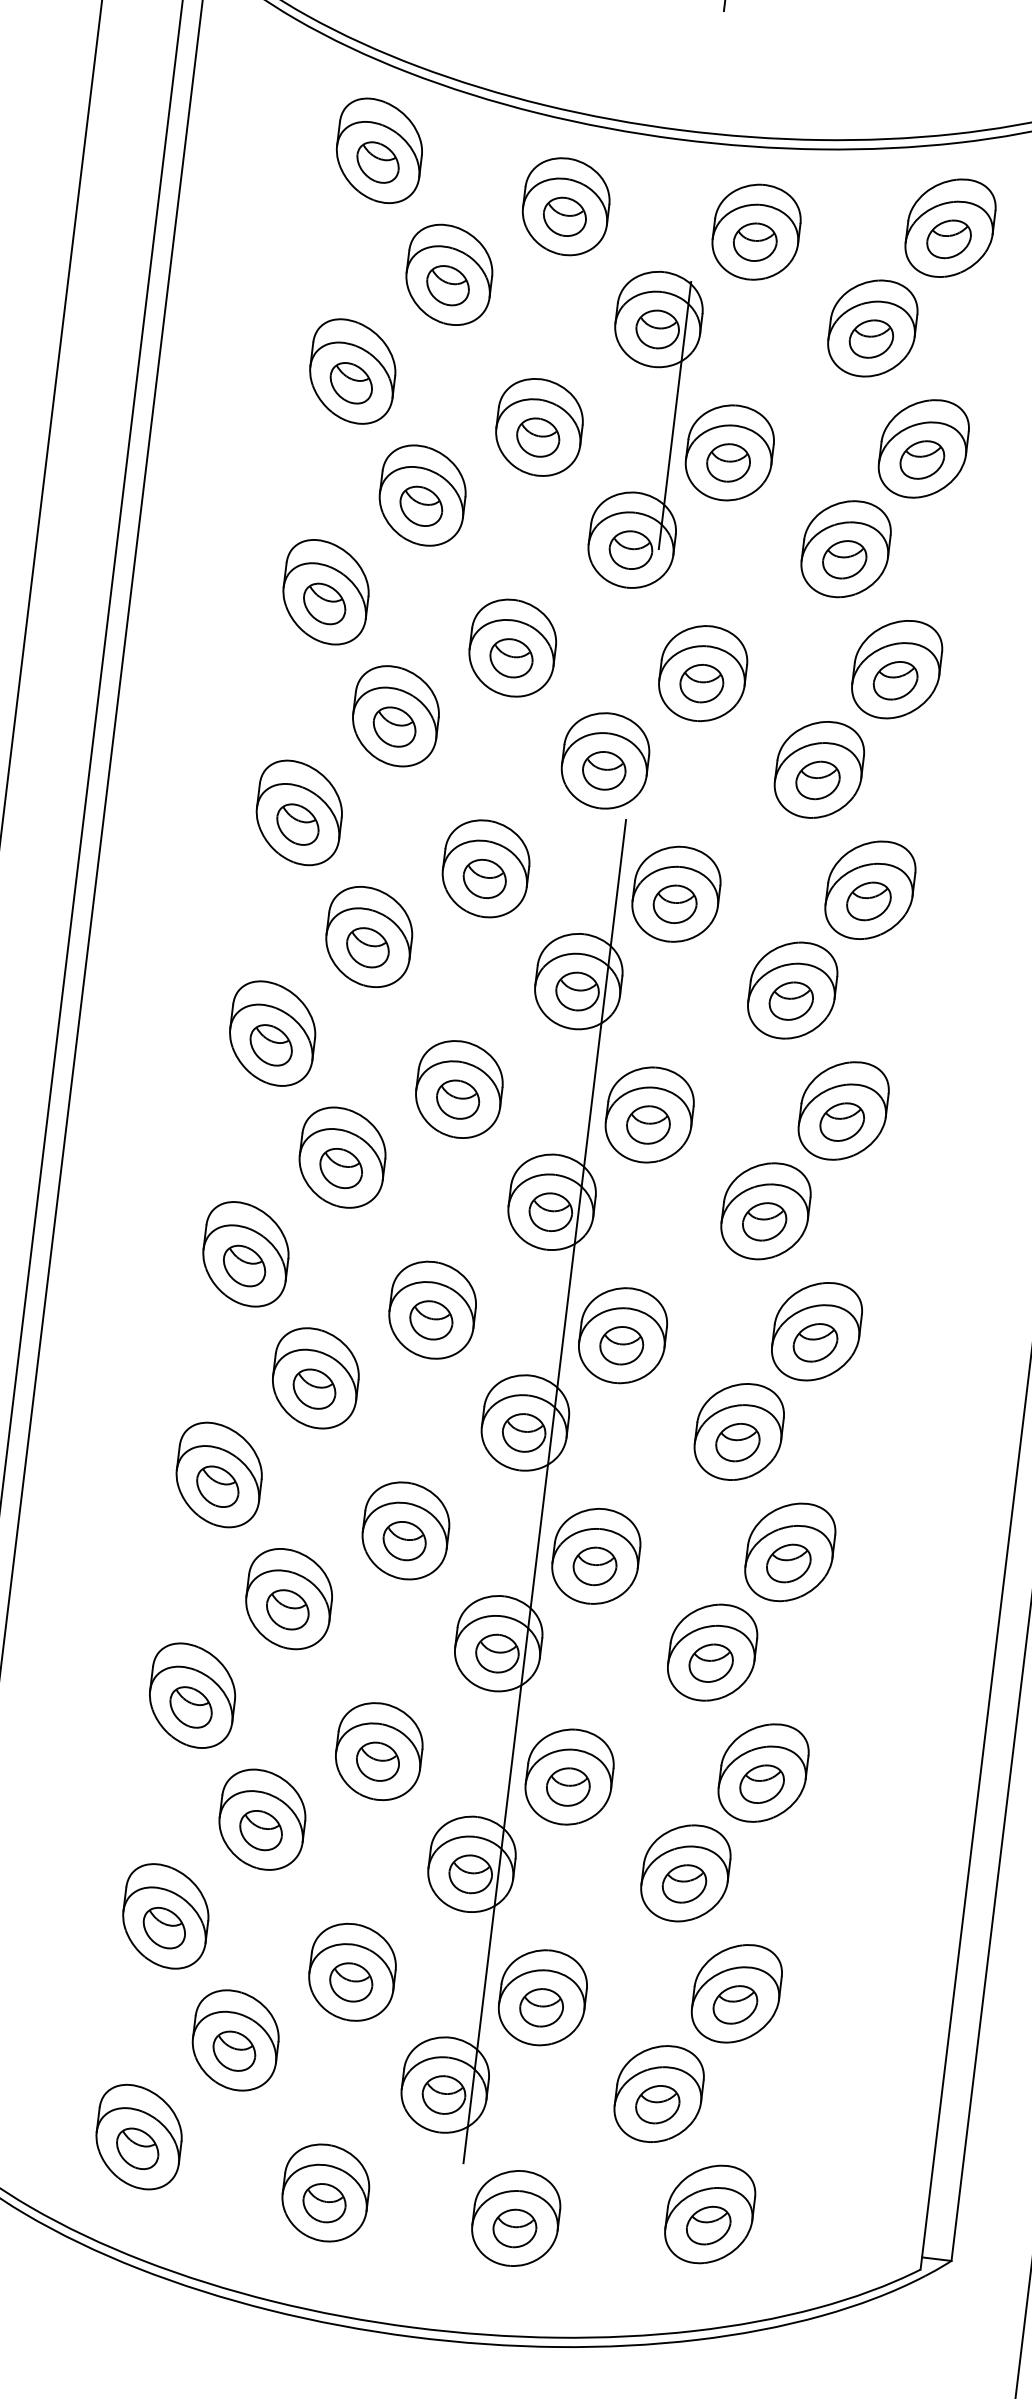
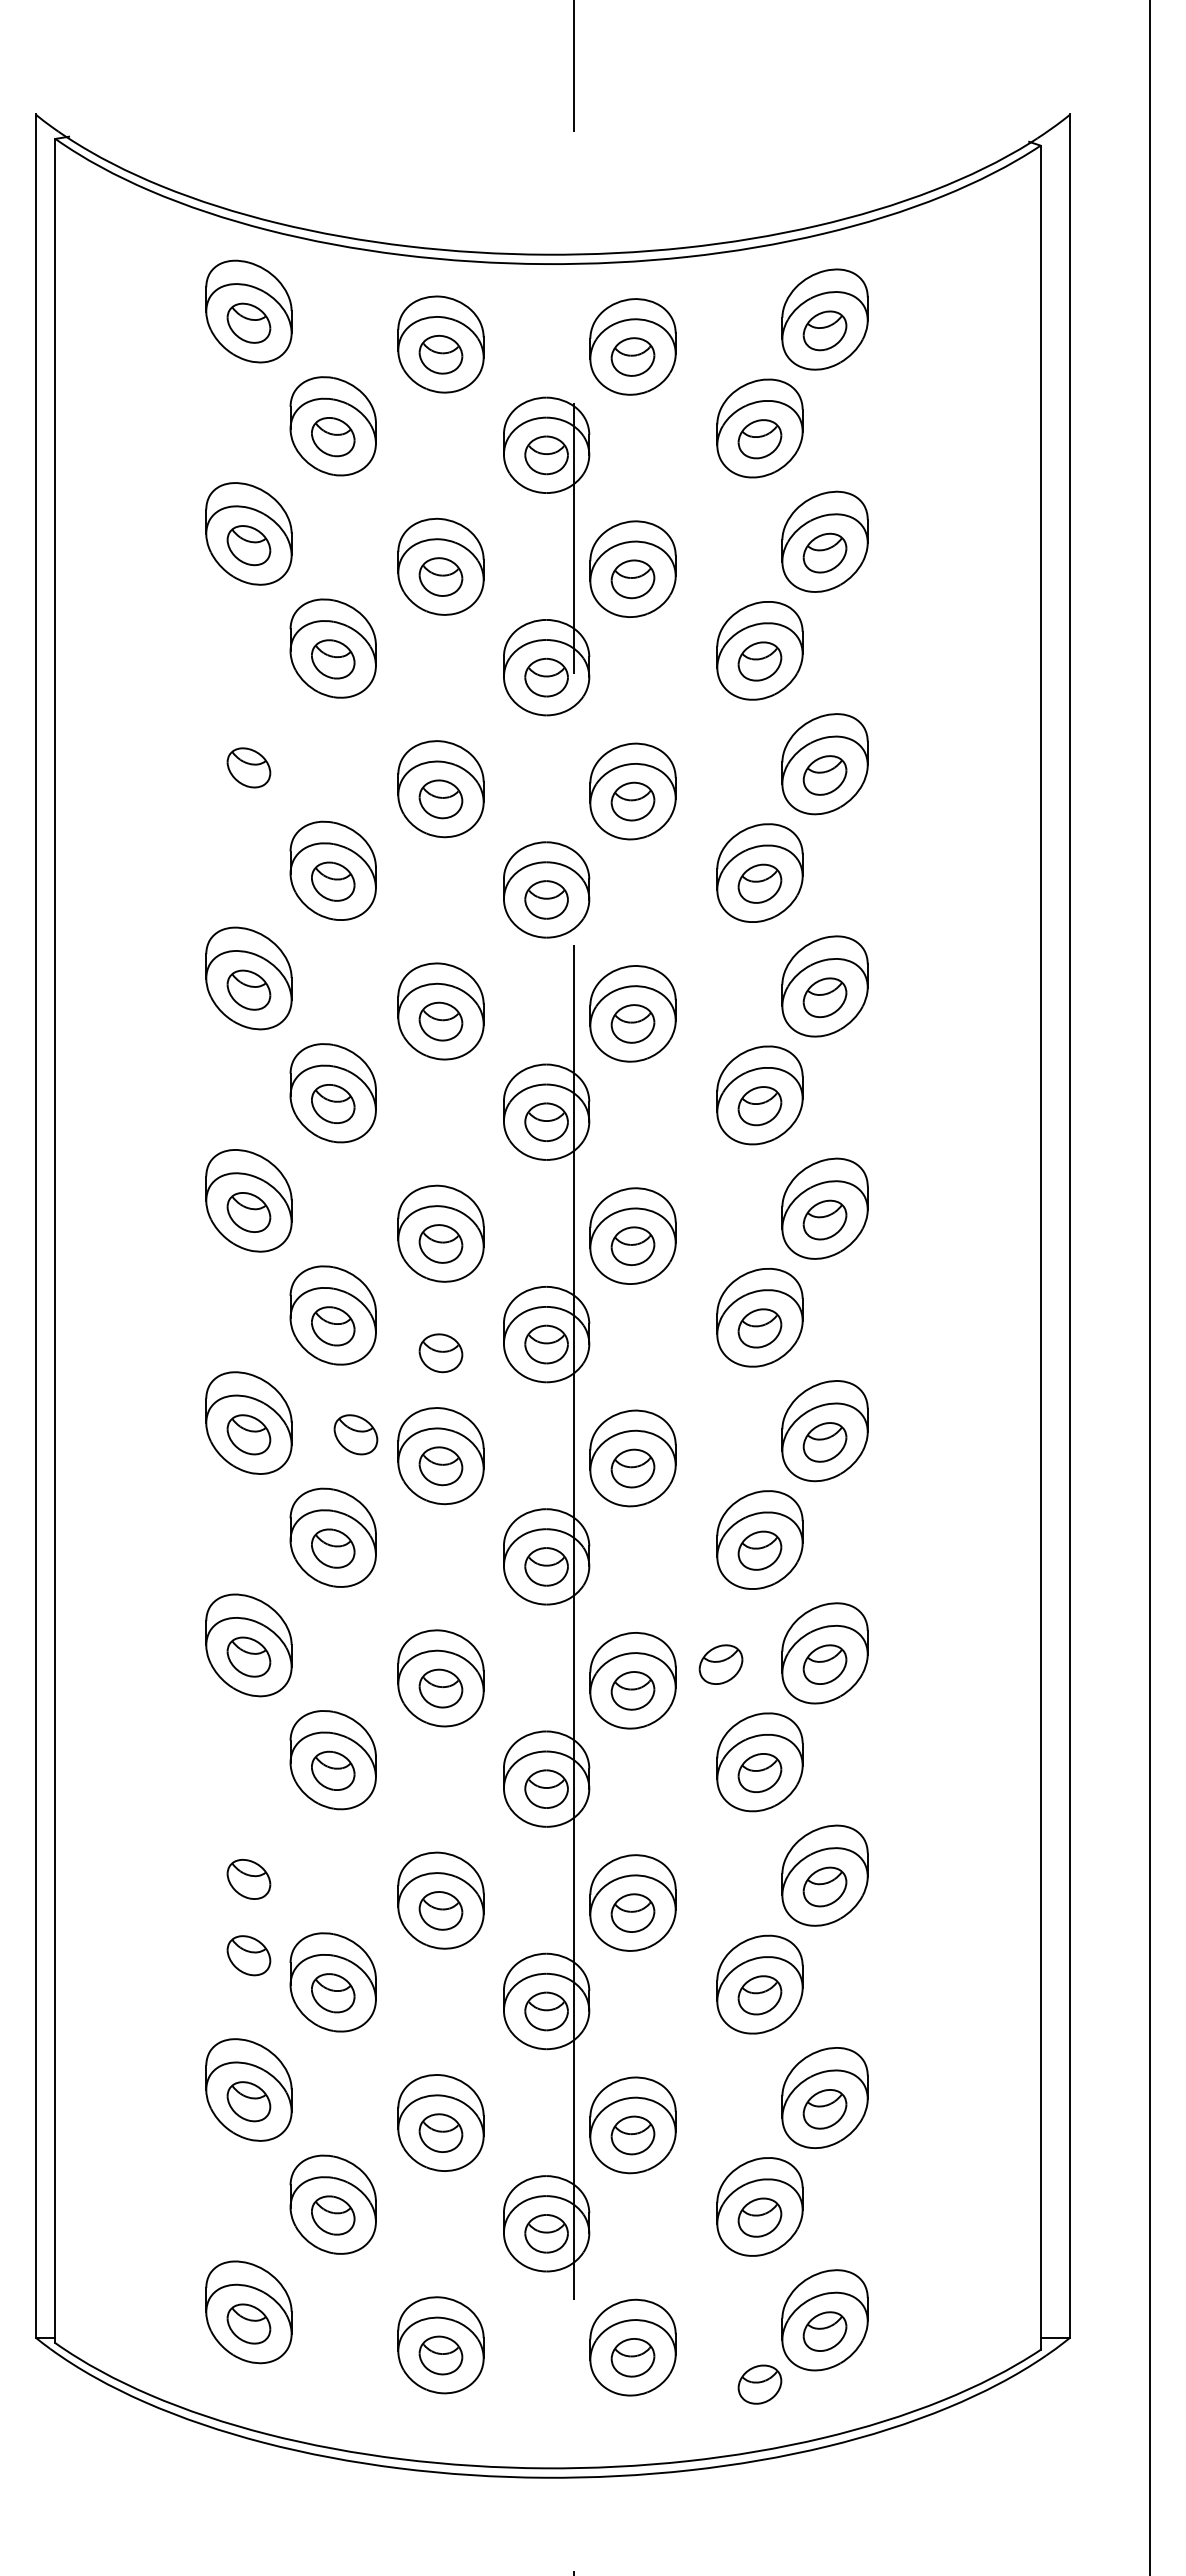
part: (325, 591) -> (248, 755), removed
part: (444, 1208) -> (440, 1353), added
part: (350, 1278) -> (355, 1434), added
part: (685, 1550) -> (720, 1664), added
part: (192, 1695) -> (248, 1867), removed
part: (181, 1782) -> (248, 1955), added
part: (637, 2270) -> (759, 2384), added

